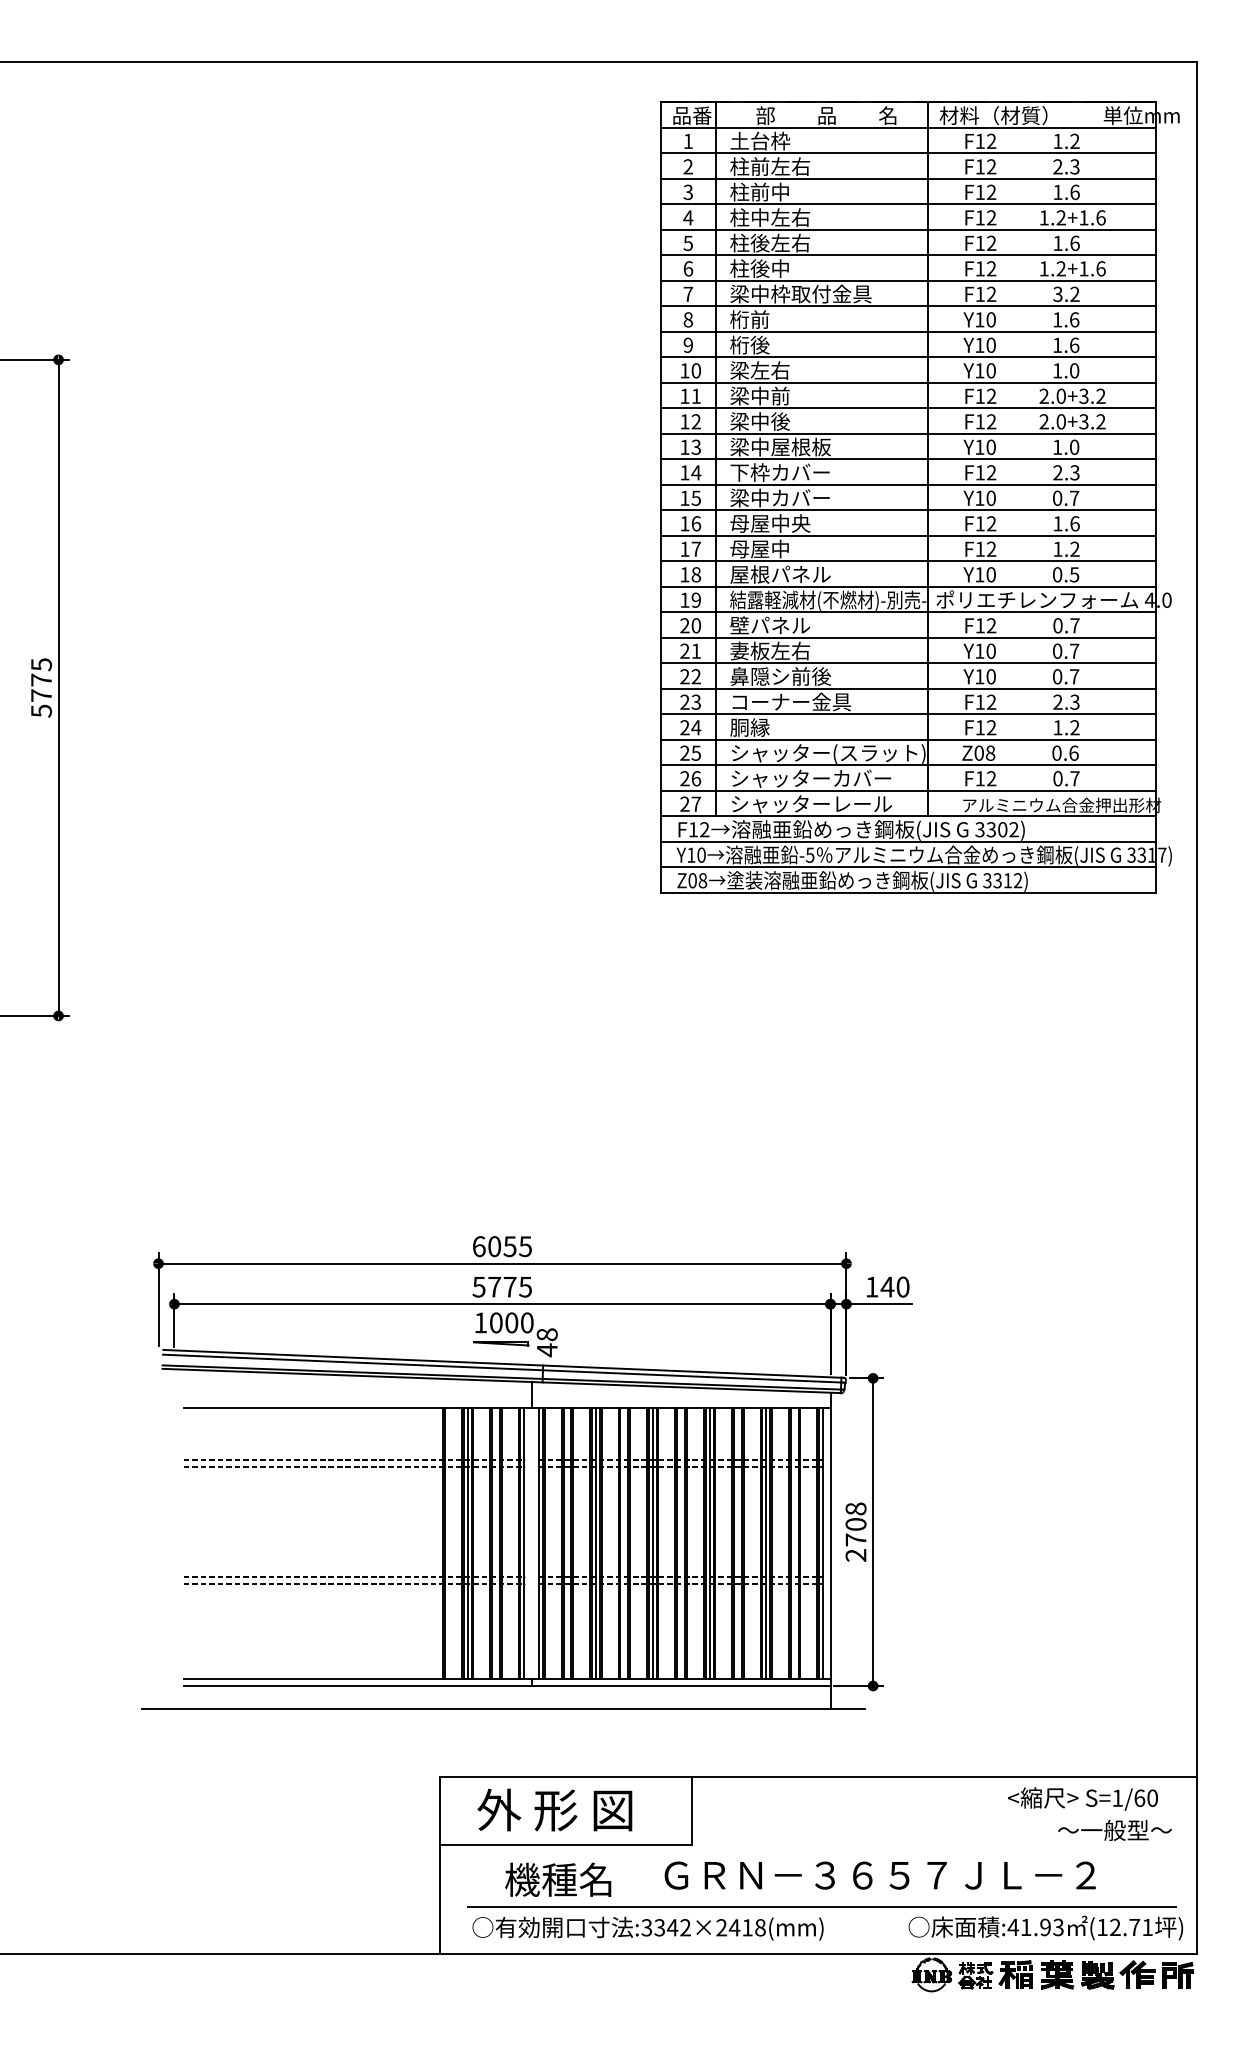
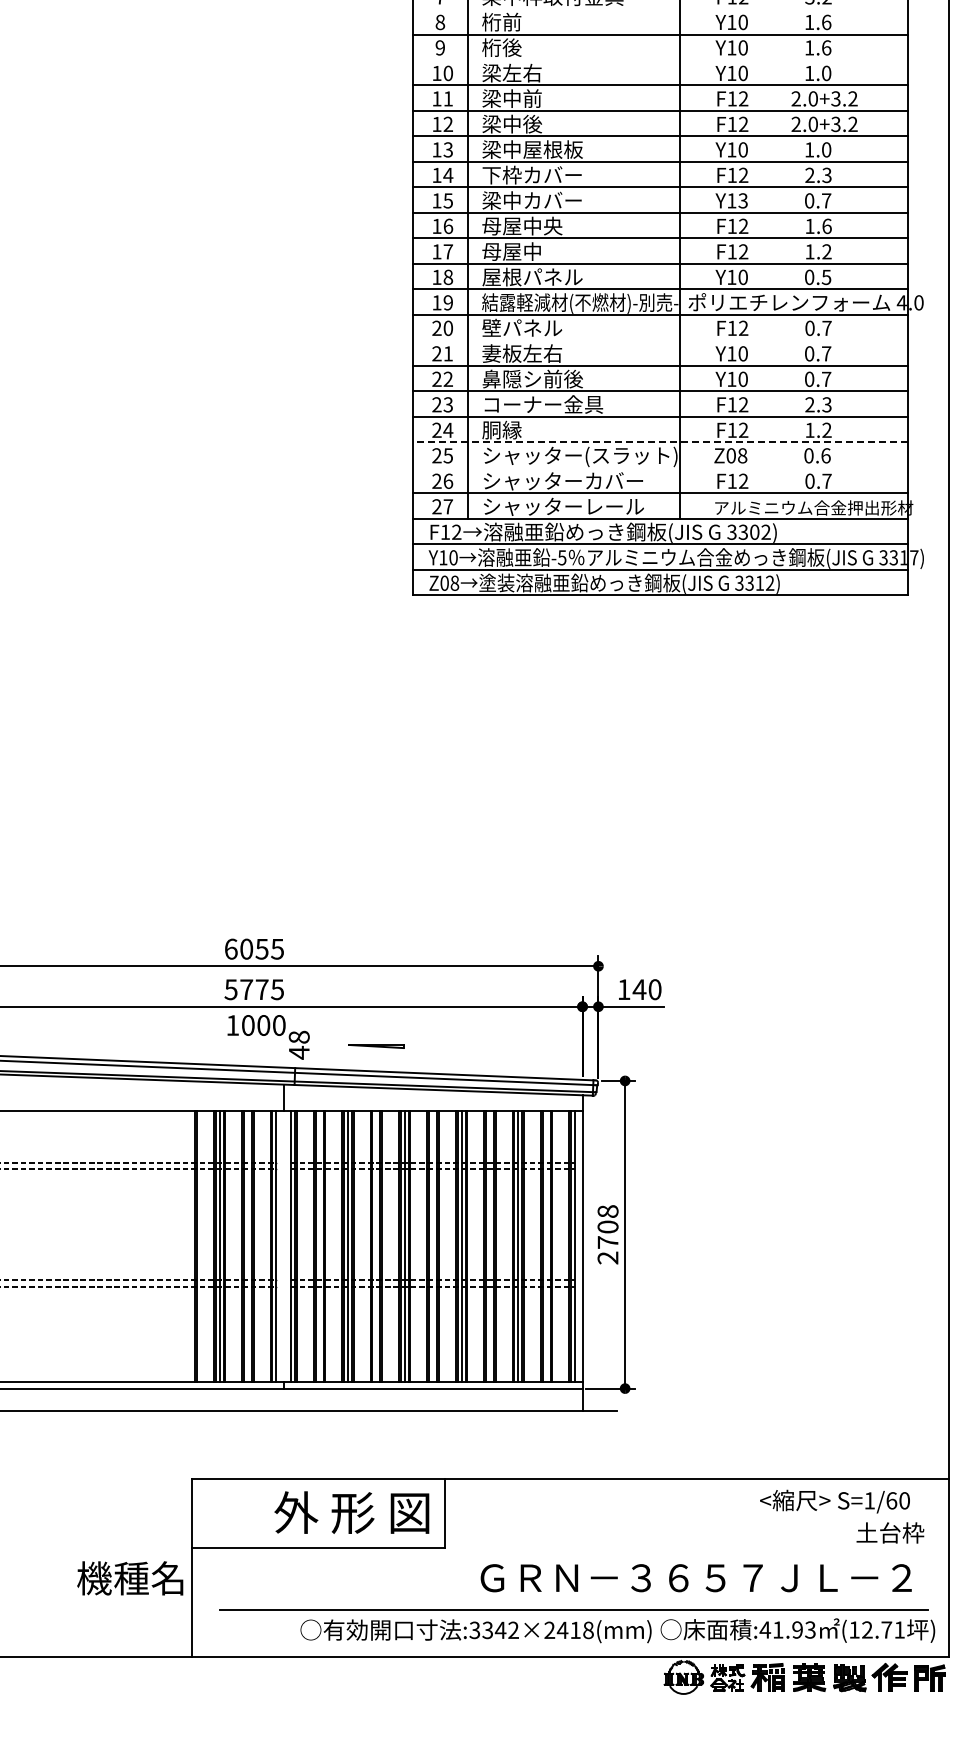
line: (908, 306) -> (660, 9), removed
line: (908, 357) -> (660, 60), removed
text: (990, 497) -> (742, 200), Y10 -> Y13
line: (908, 637) -> (660, 340), removed
line: (908, 739) -> (660, 442), solid -> dashed
line: (908, 765) -> (660, 468), removed
part: (501, 1343) -> (376, 1046), moved
text: (554, 1809) -> (351, 1512), moved
text: (1115, 1829) -> (867, 1532), ～一般型～ -> 土台枠
text: (879, 1875) -> (695, 1578), moved
text: (558, 1879) -> (130, 1578), moved
text: (647, 1928) -> (475, 1631), moved

